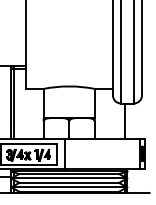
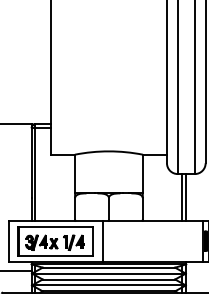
line: (127, 121) -> (186, 197), added

